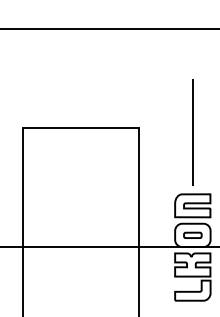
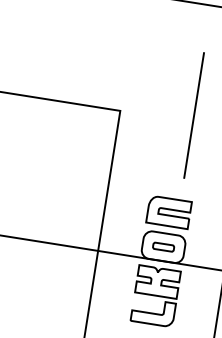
line: (192, 132) -> (193, 115), moved

